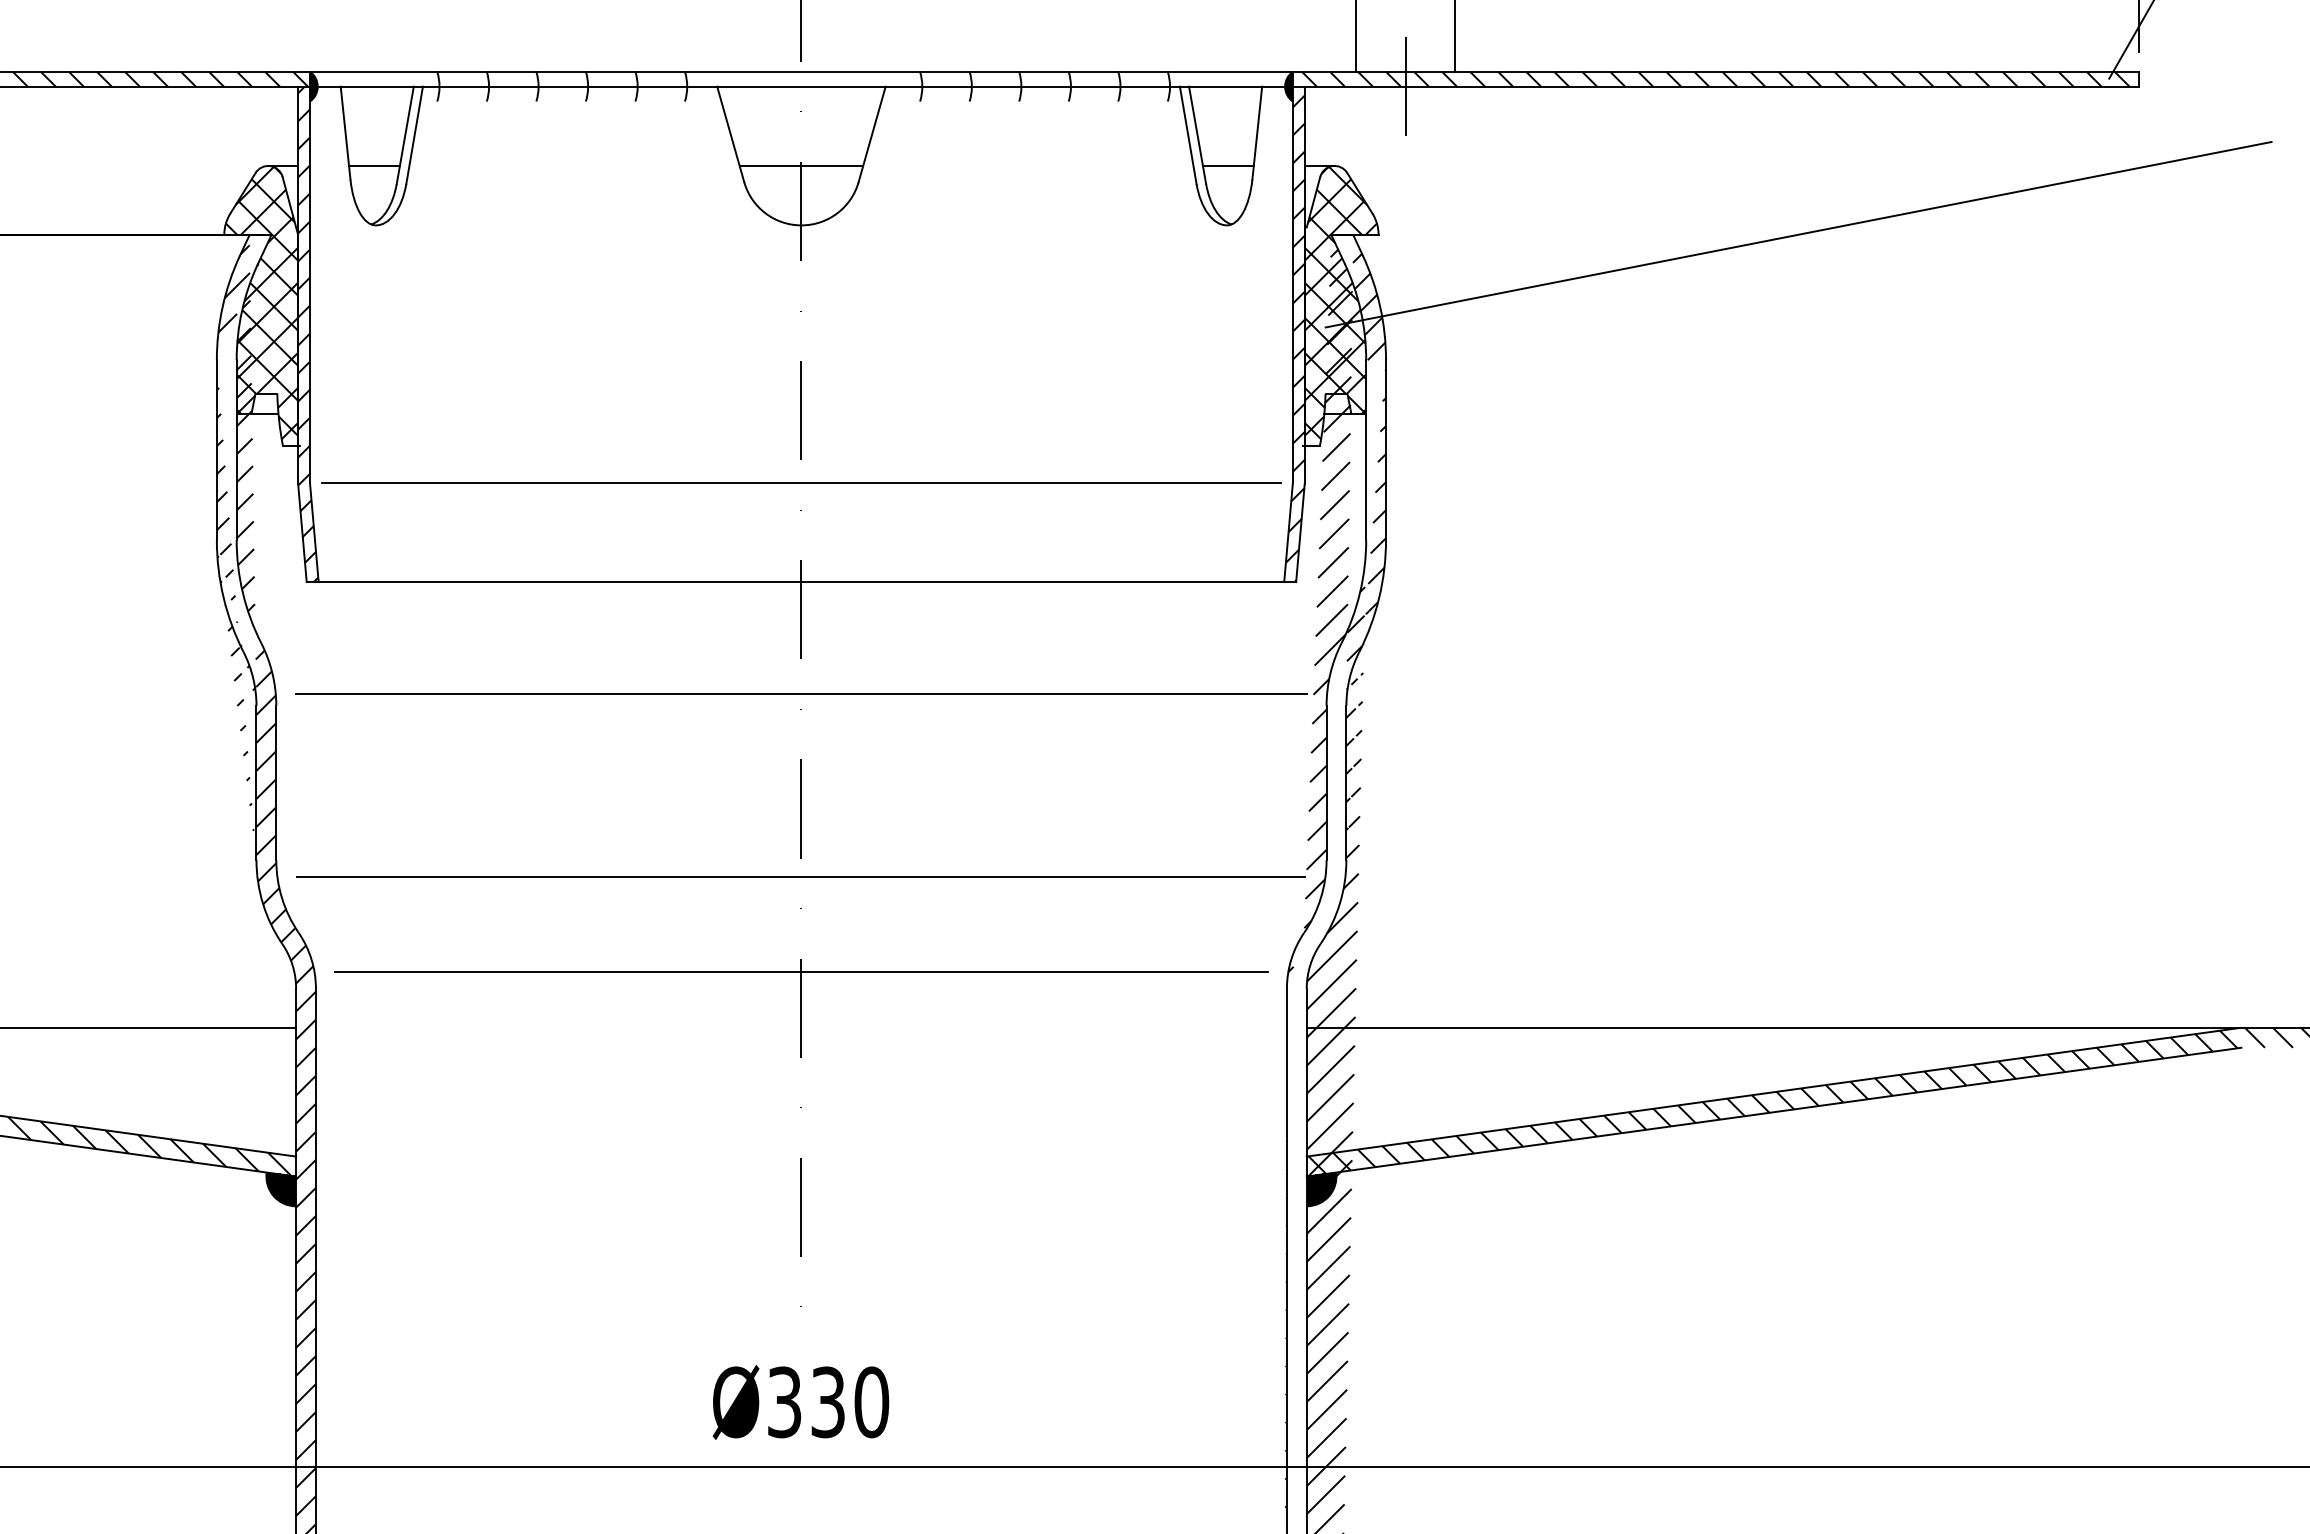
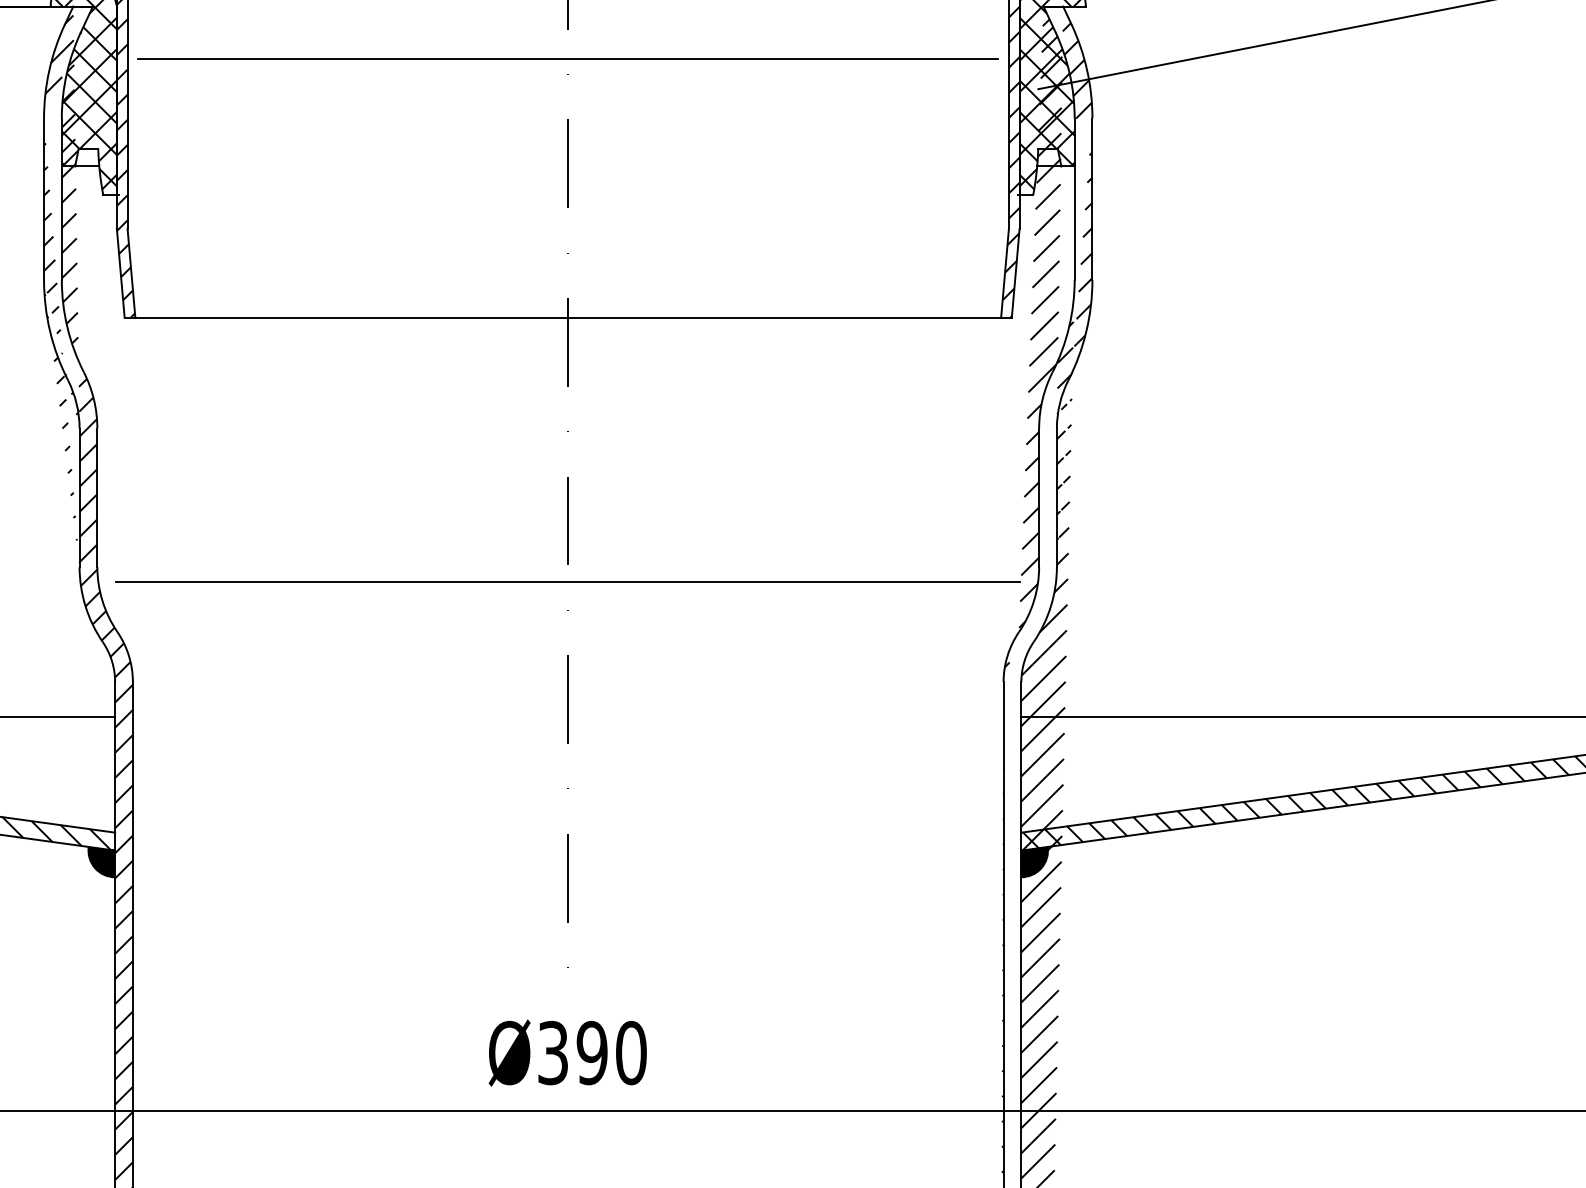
line: (801, 482) -> (568, 58), moved
line: (801, 694) -> (568, 418), removed
line: (801, 971) -> (568, 666), removed
text: (828, 1402) -> (592, 1053), Ø330 -> Ø390

